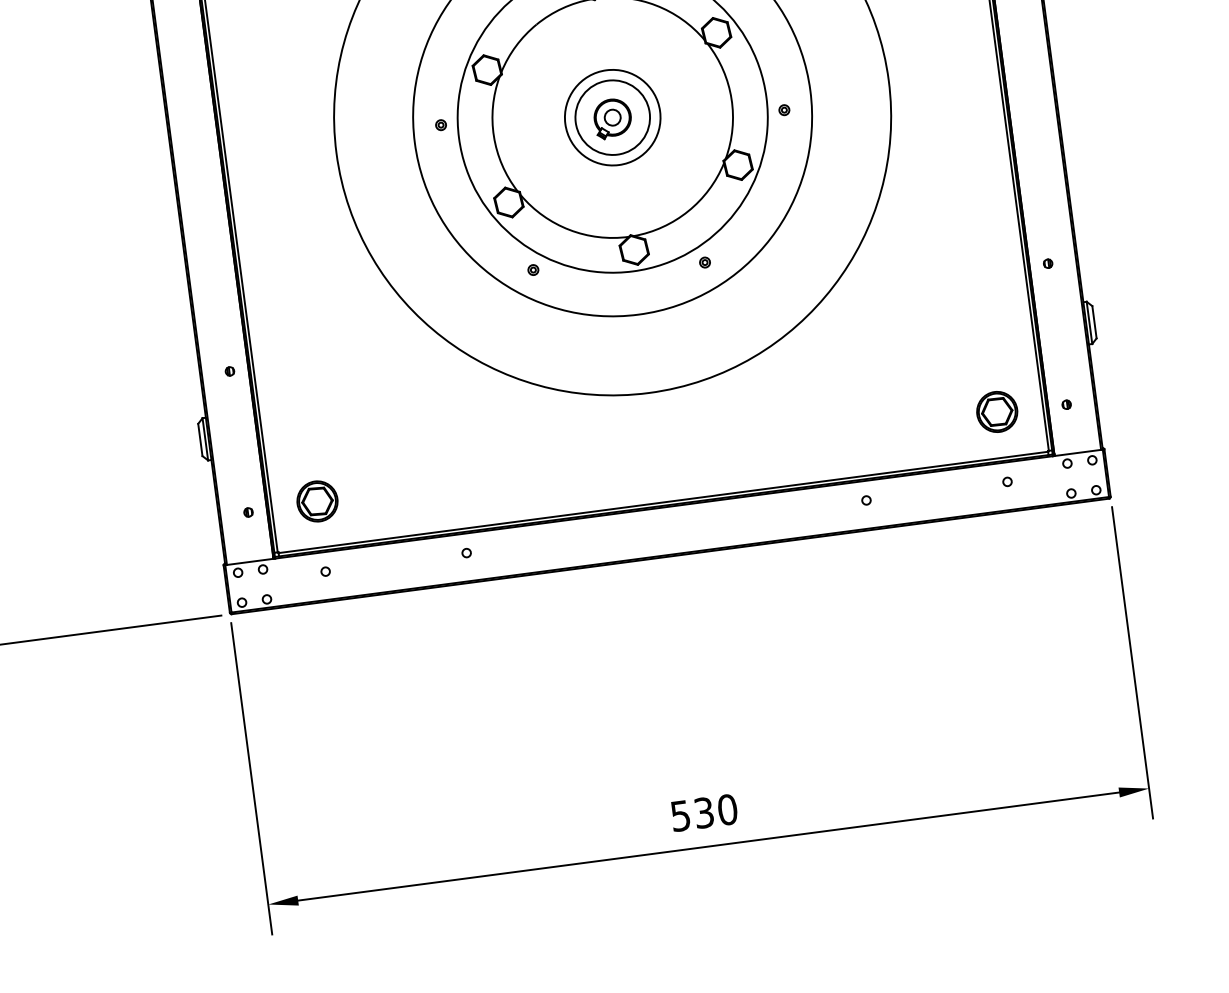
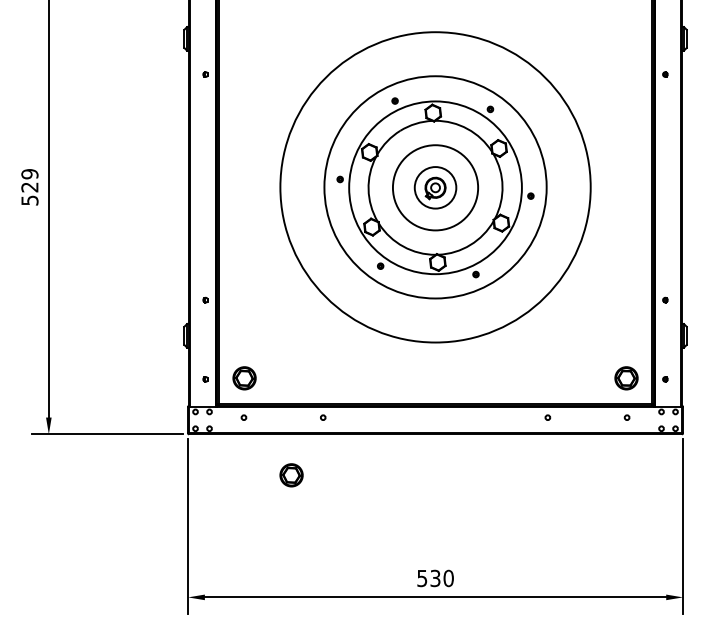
circle: (612, 117) -> (435, 187), size x1.6
part: (423, 663) -> (291, 475), added

